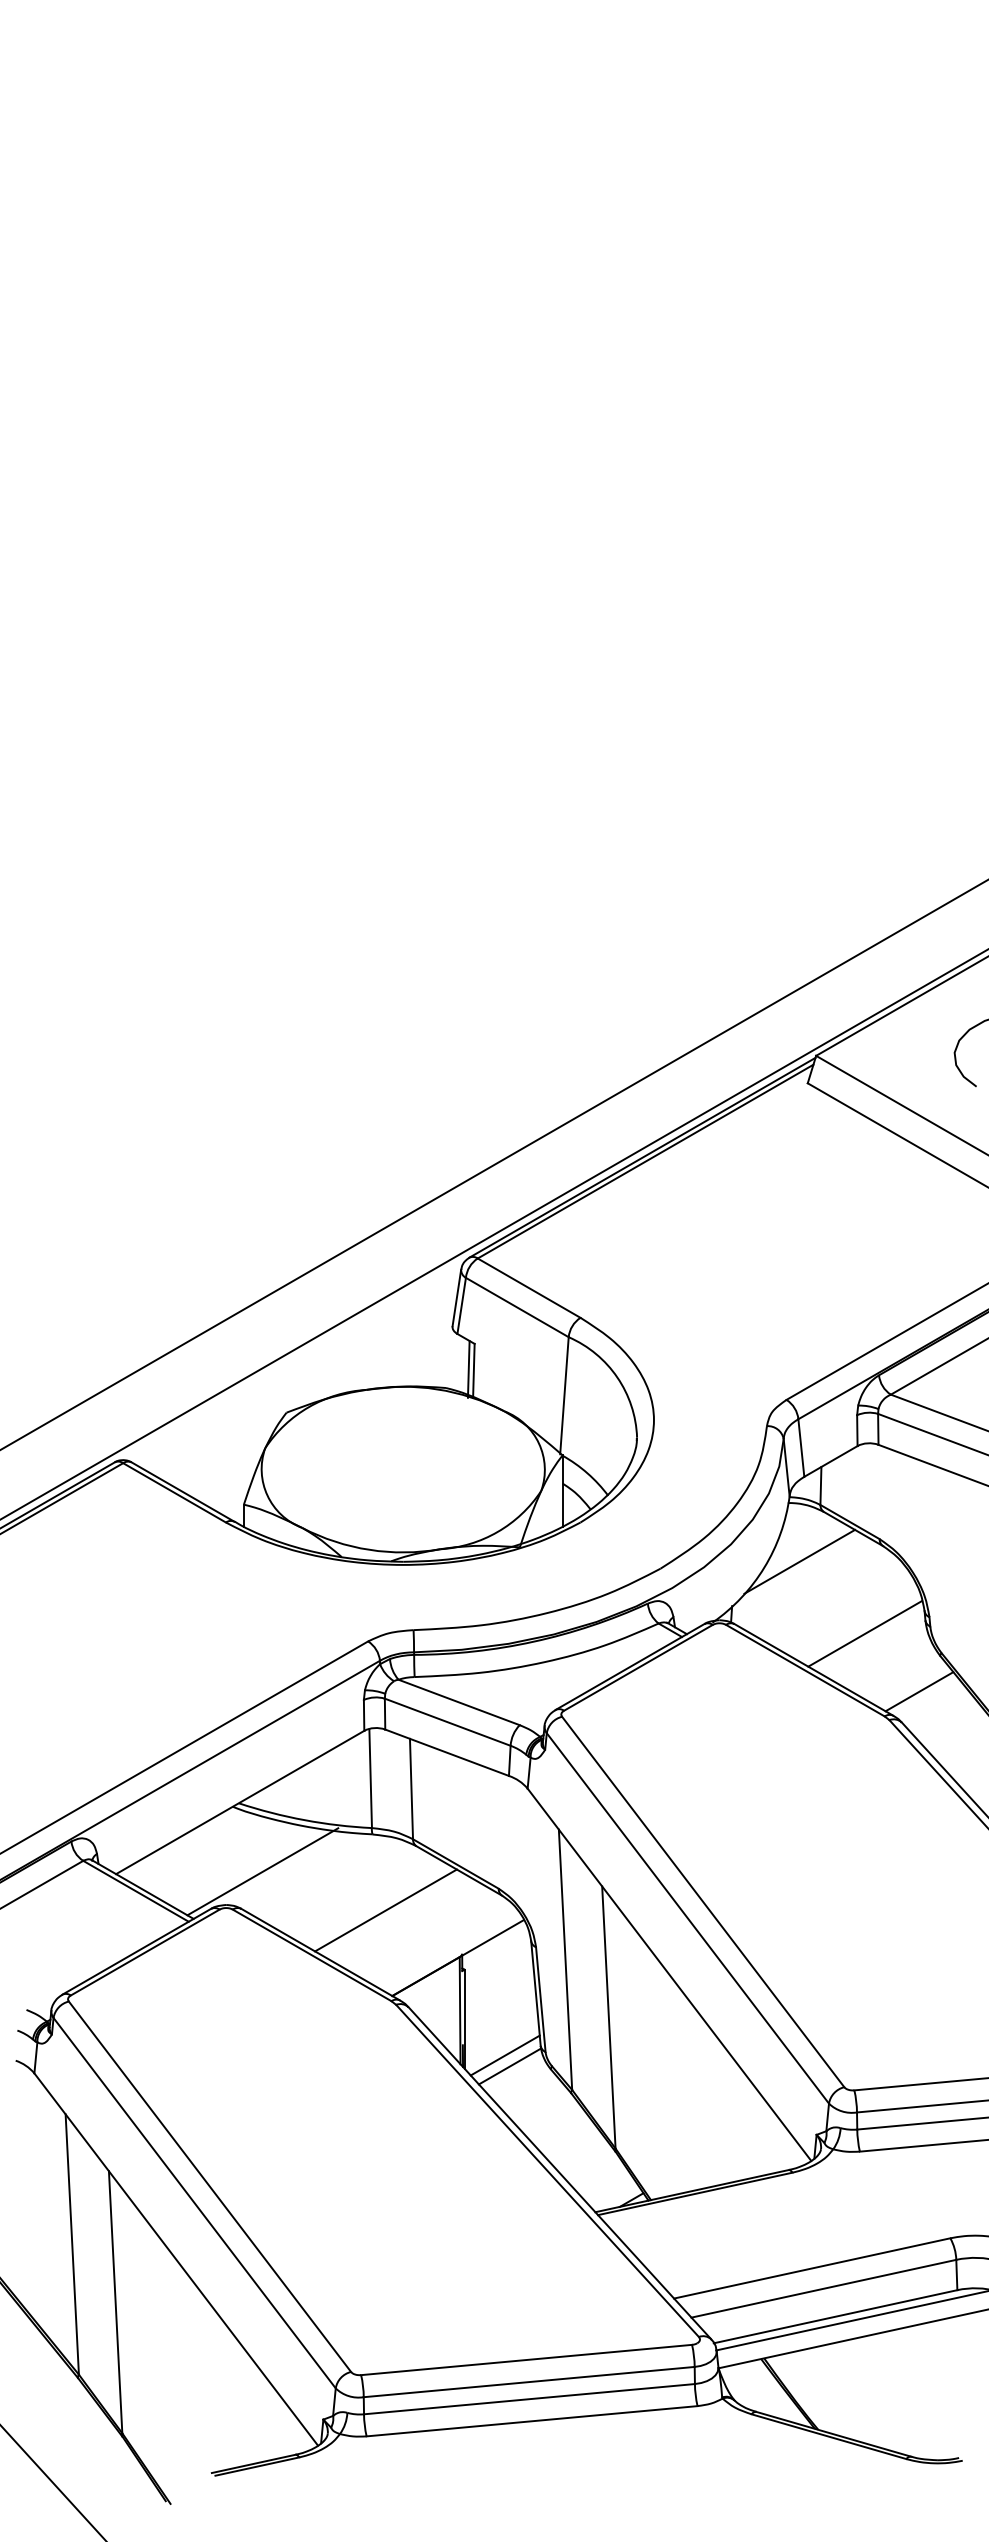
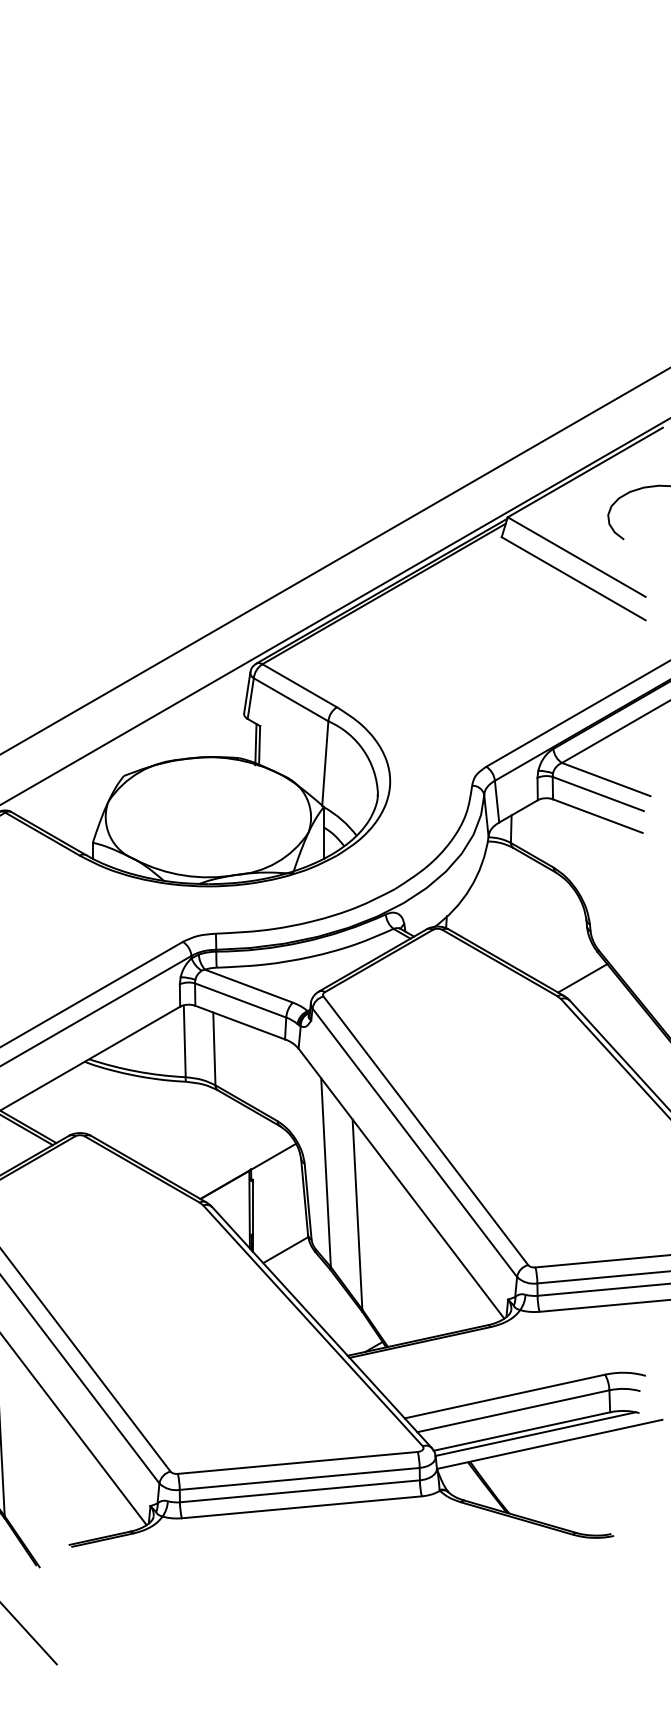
line: (799, 1561) -> (495, 883), removed
line: (865, 1633) -> (543, 936), removed
line: (262, 1871) -> (106, 1108), removed
line: (385, 1910) -> (195, 1136), removed
line: (504, 2055) -> (281, 1242), removed

